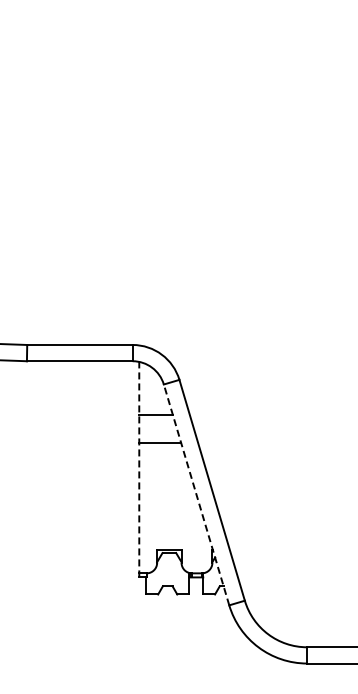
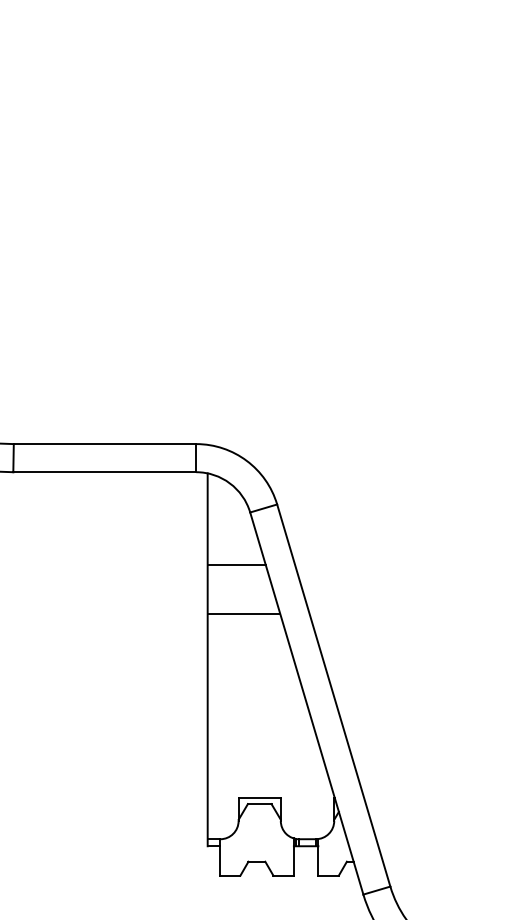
line: (139, 469) -> (208, 659), dashed -> solid
line: (196, 494) -> (306, 702), dashed -> solid

